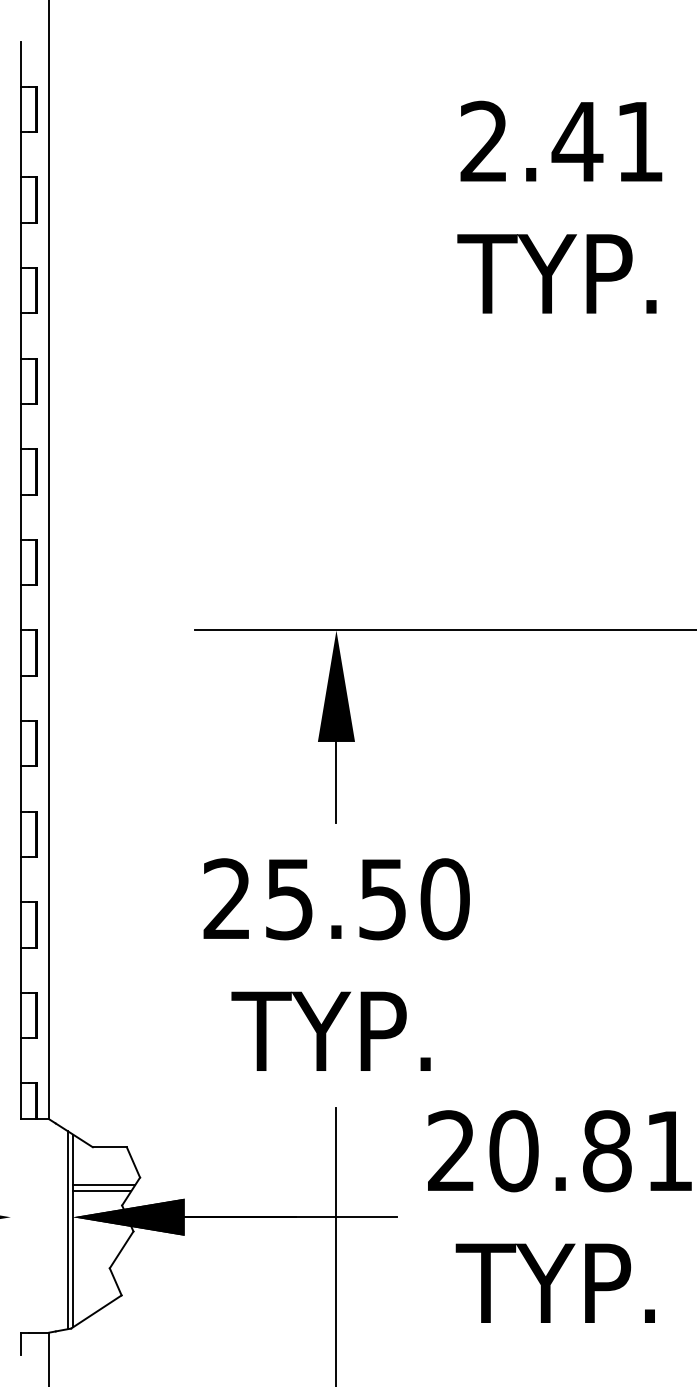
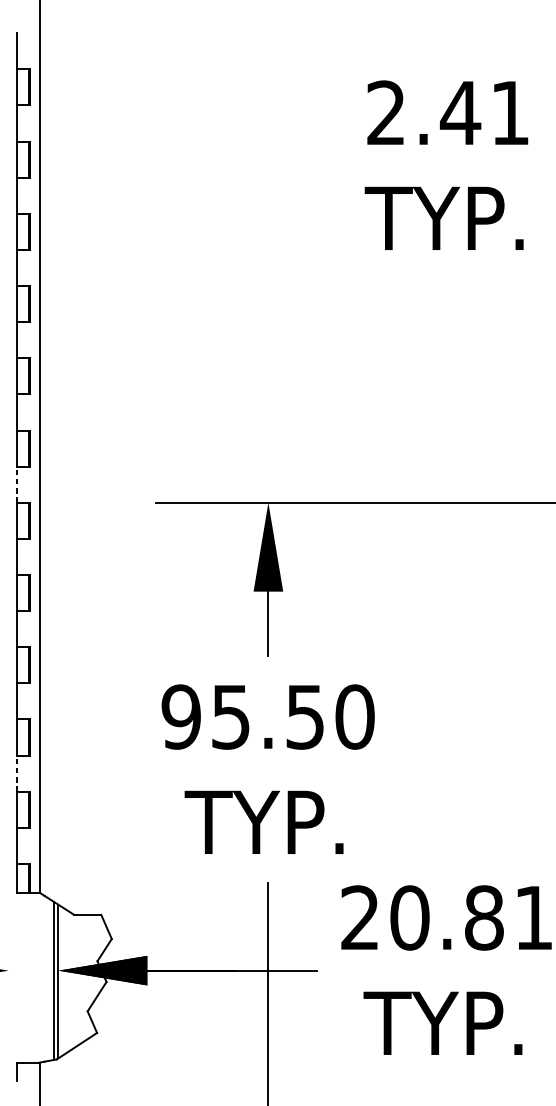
line: (21, 607) -> (17, 484), solid -> dashed
text: (226, 899) -> (180, 717), 25.50 -> 95.50
line: (21, 970) -> (17, 773), solid -> dashed
line: (104, 1185) -> (83, 945), removed
line: (102, 1191) -> (81, 950), removed

